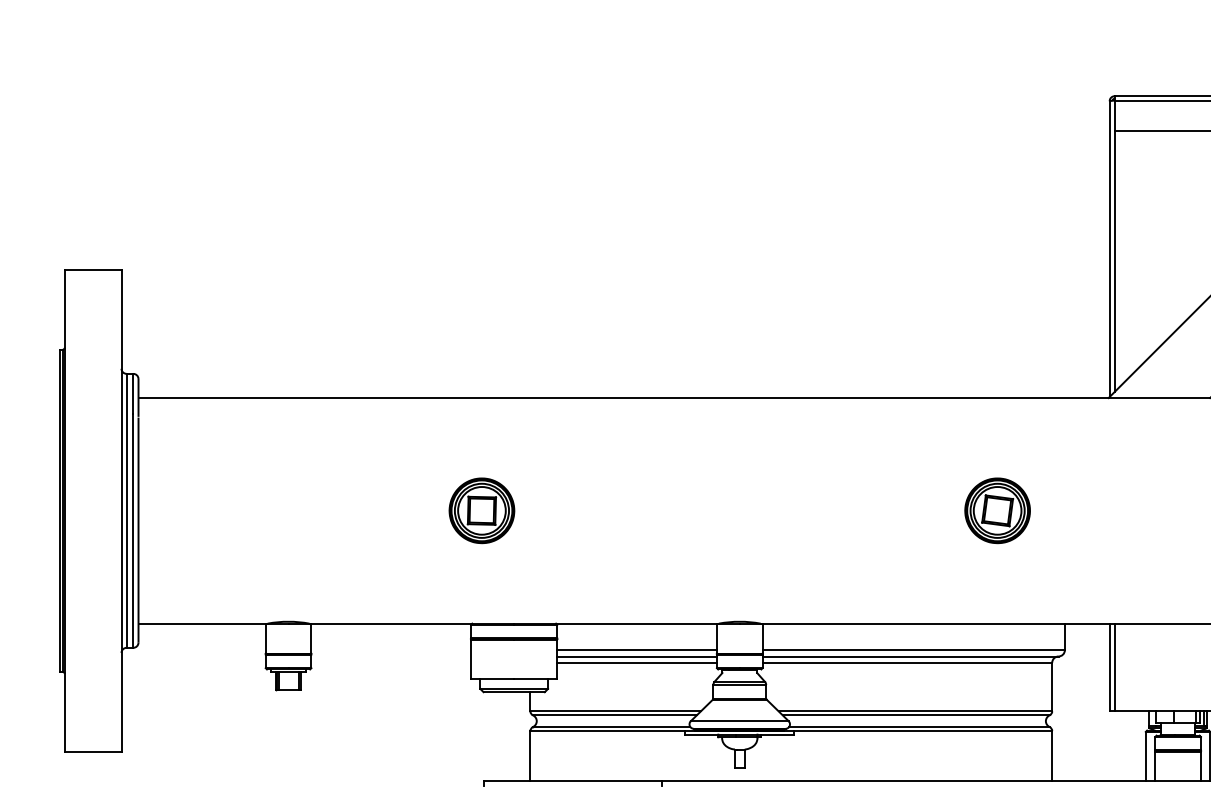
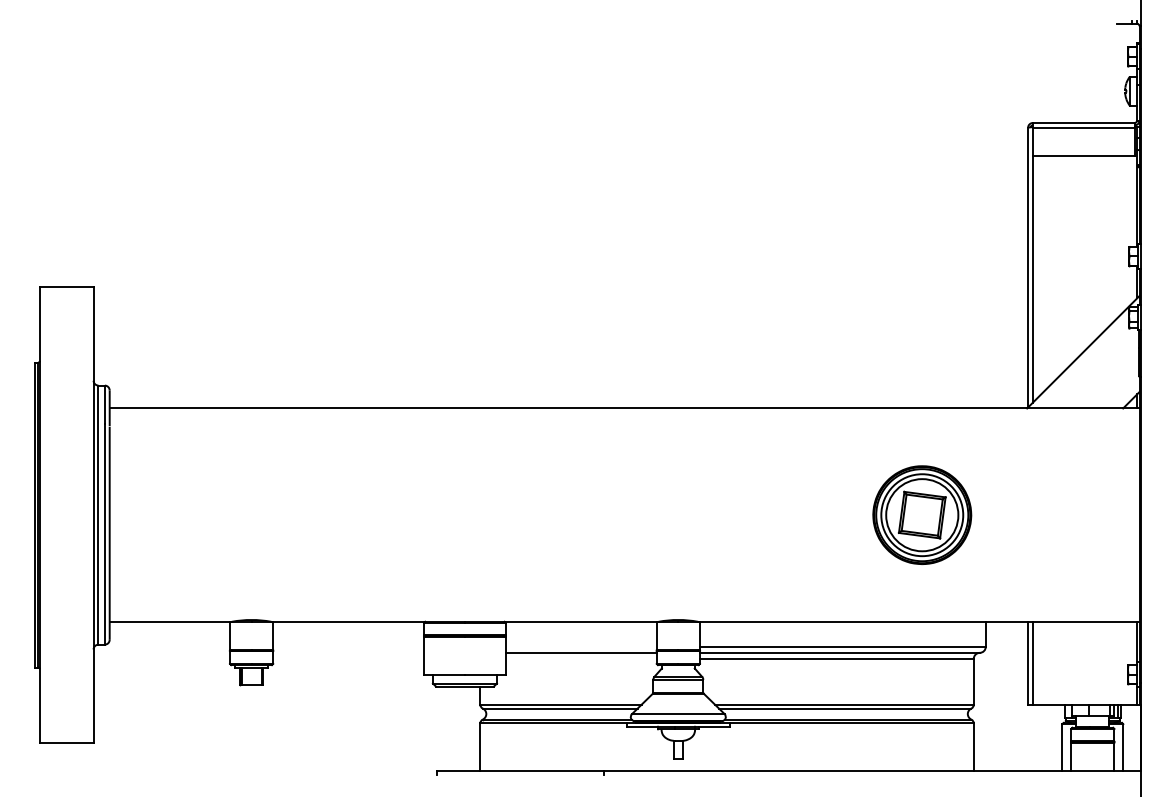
part: (481, 510) -> (434, 514), removed
part: (996, 510) -> (921, 514), size x1.6
line: (636, 649) -> (580, 646), removed
line: (636, 662) -> (580, 658), removed

